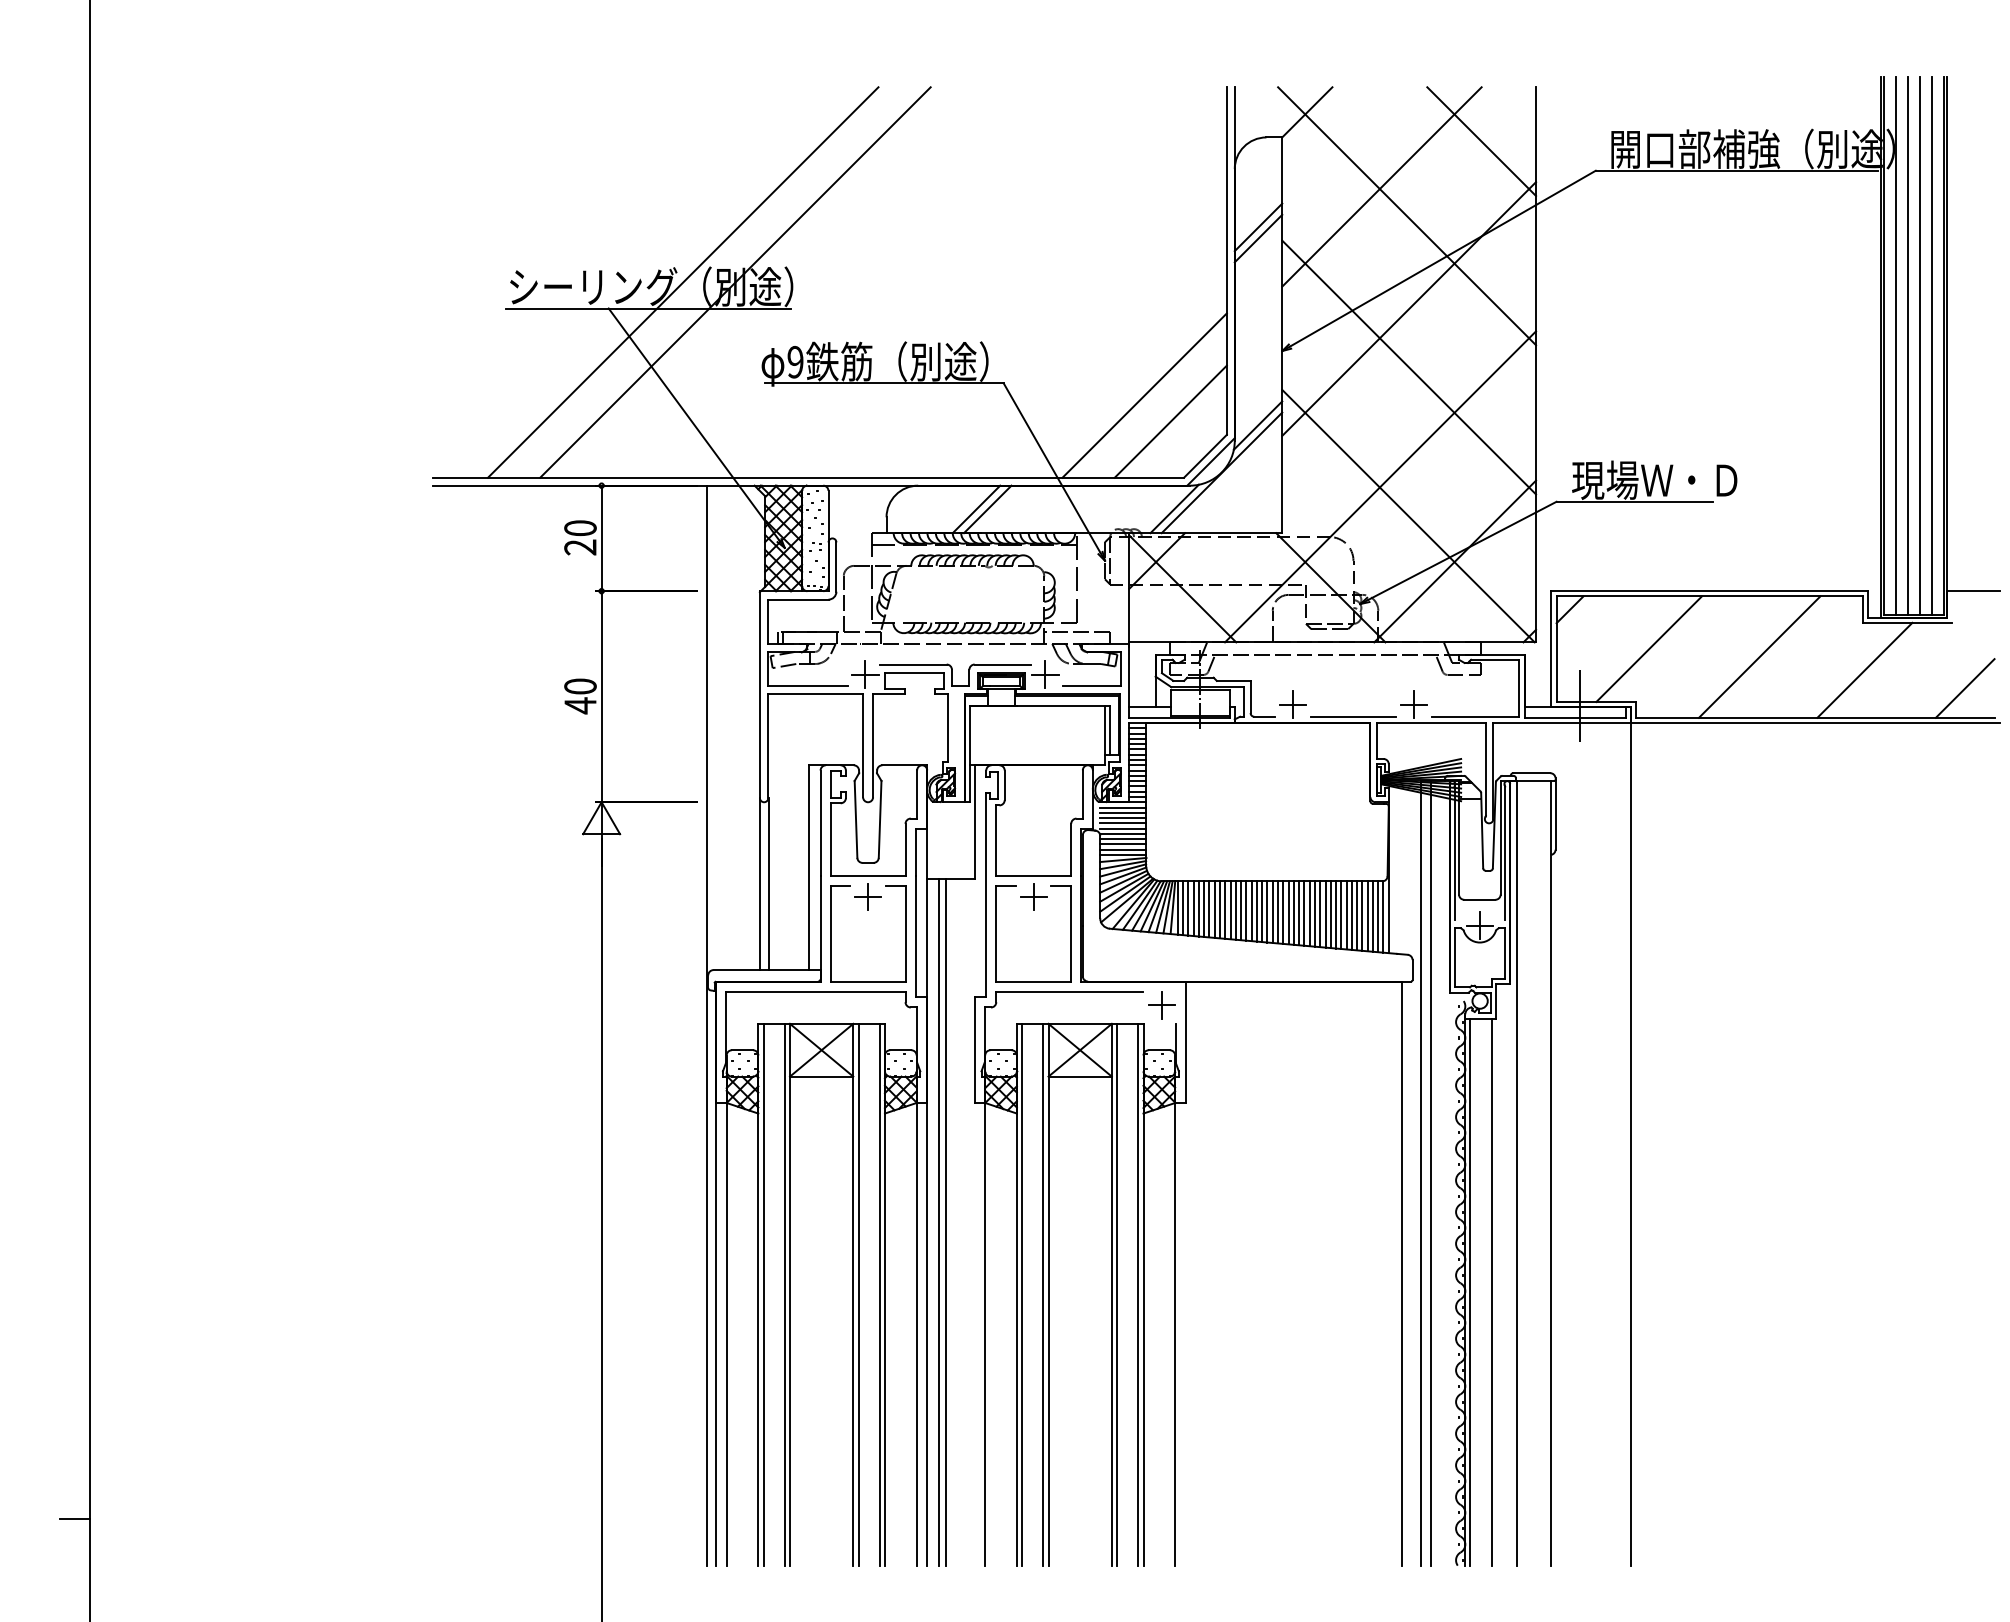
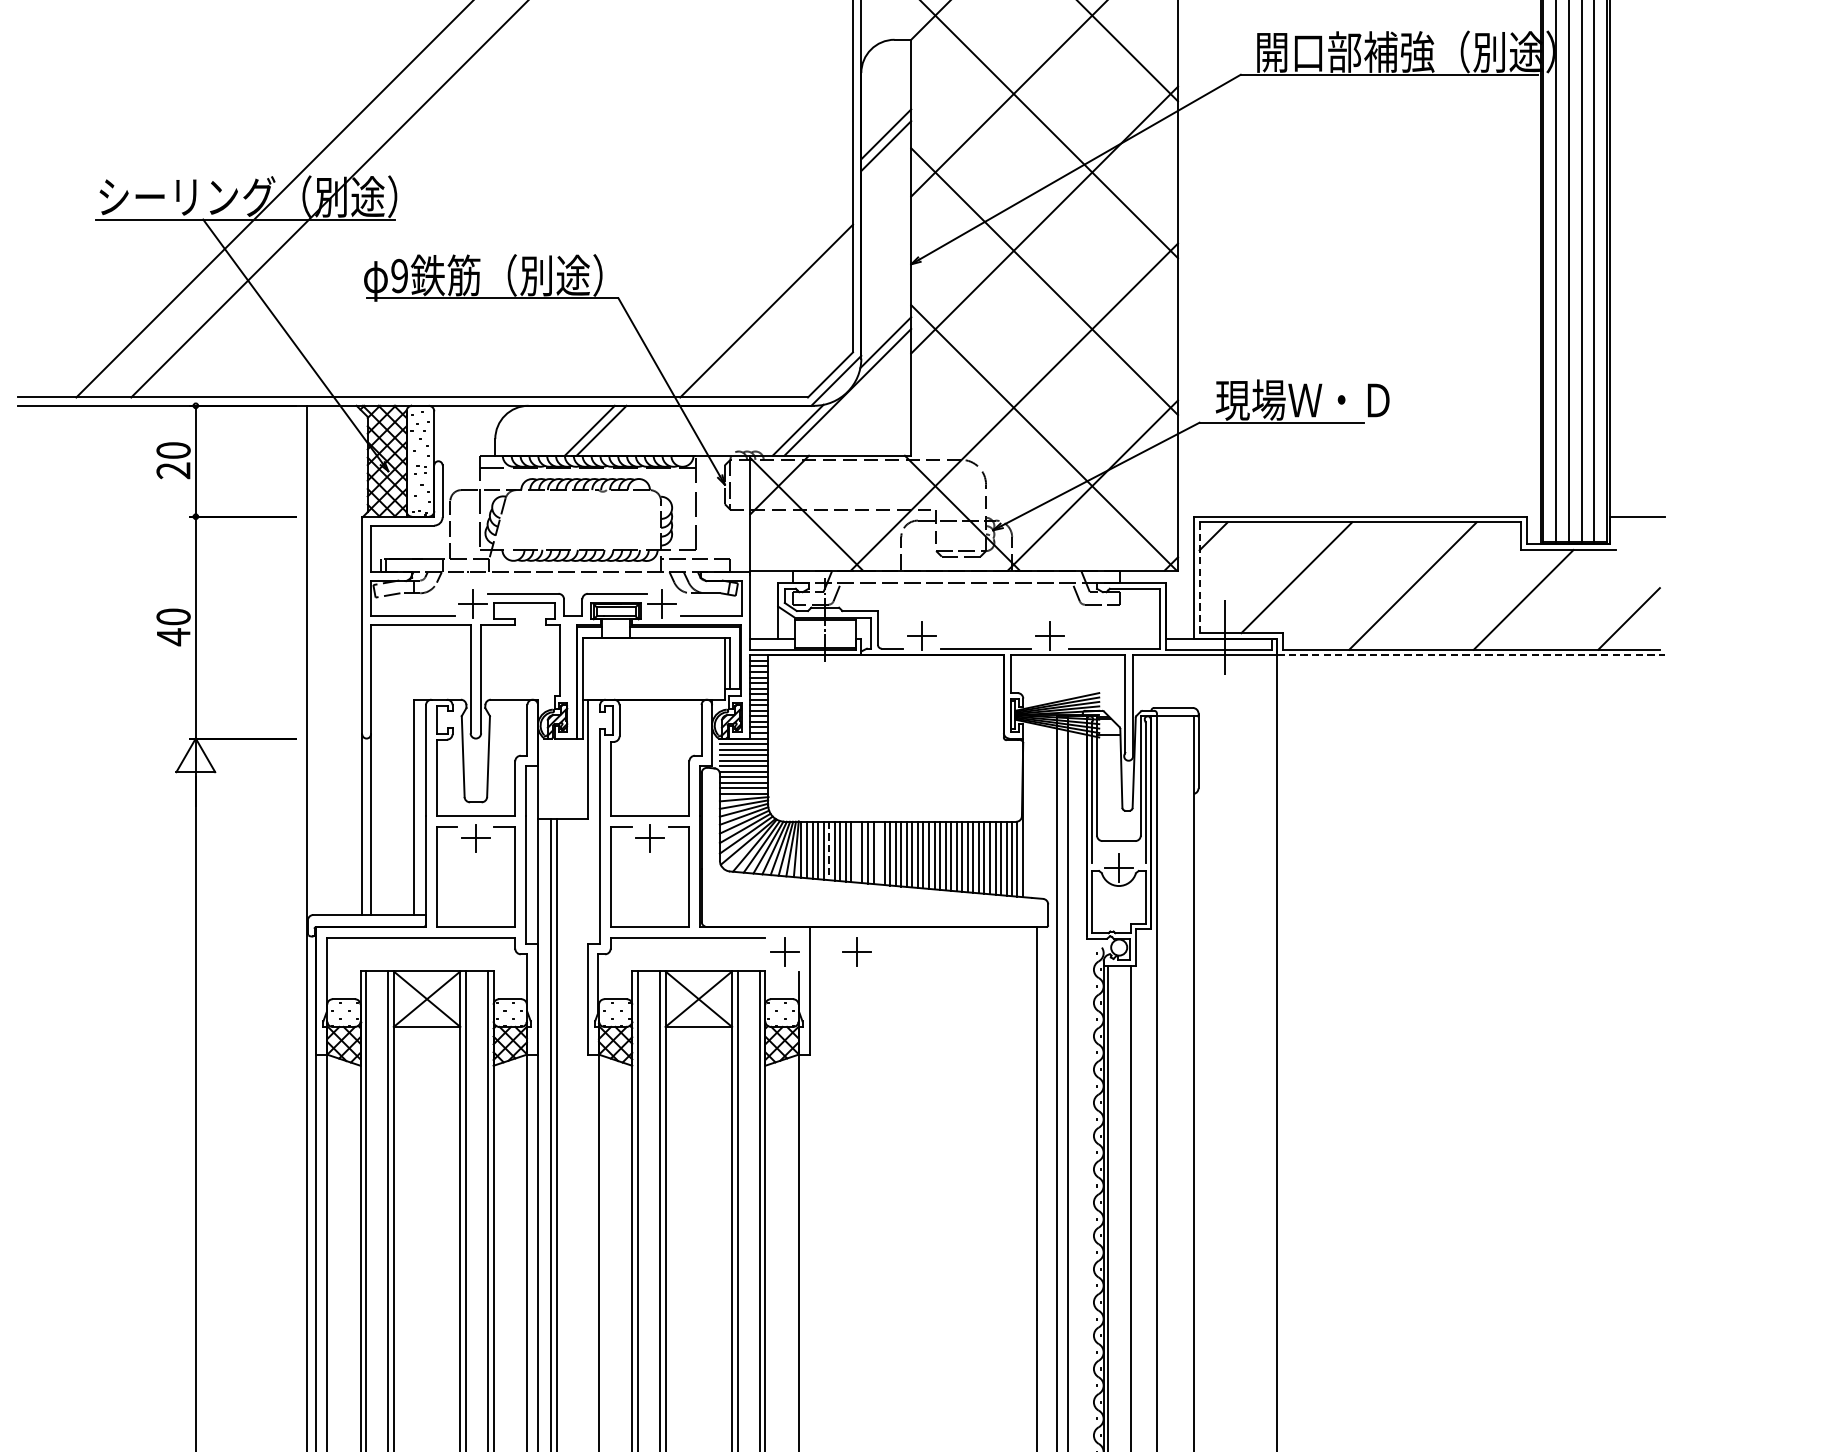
line: (1170, 421) -> (793, 338), removed
line: (1556, 649) -> (1199, 578), solid -> dashed
line: (1815, 723) -> (1471, 655), solid -> dashed
line: (1204, 909) -> (829, 851), solid -> dashed
line: (1230, 910) -> (856, 852), removed
line: (1251, 911) -> (878, 853), removed
part: (1230, 1005) -> (856, 952), added

